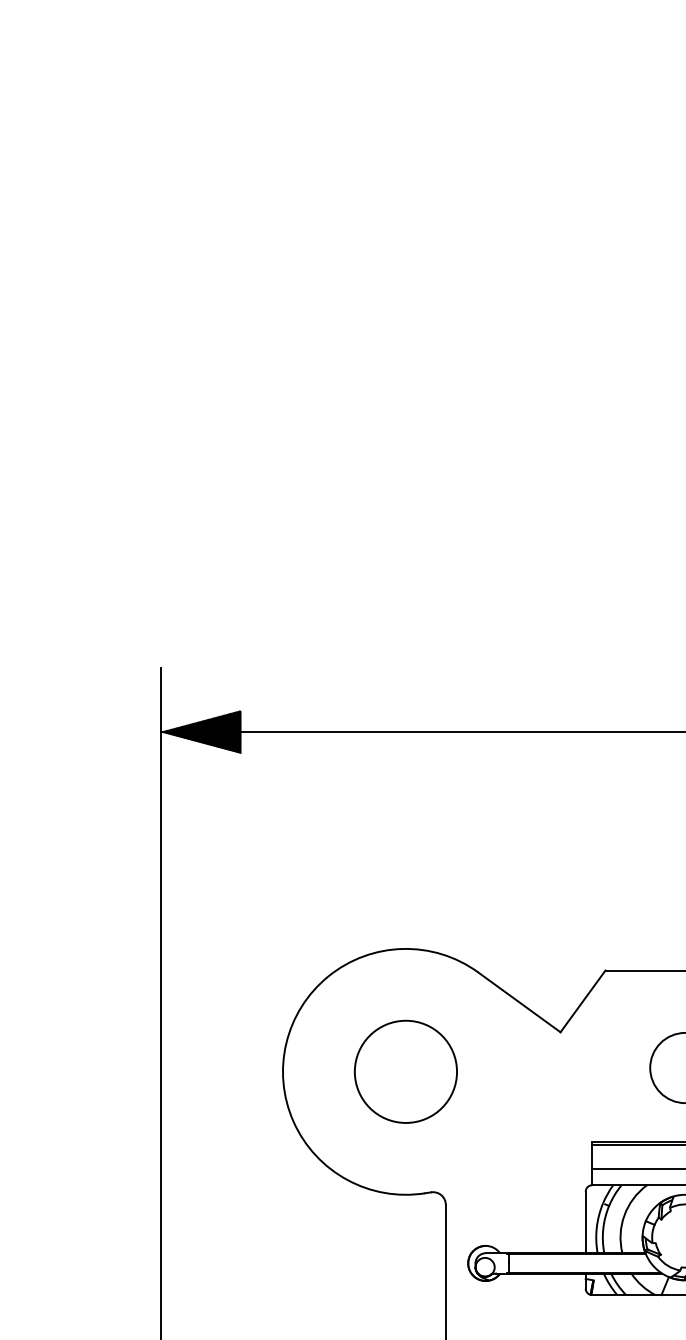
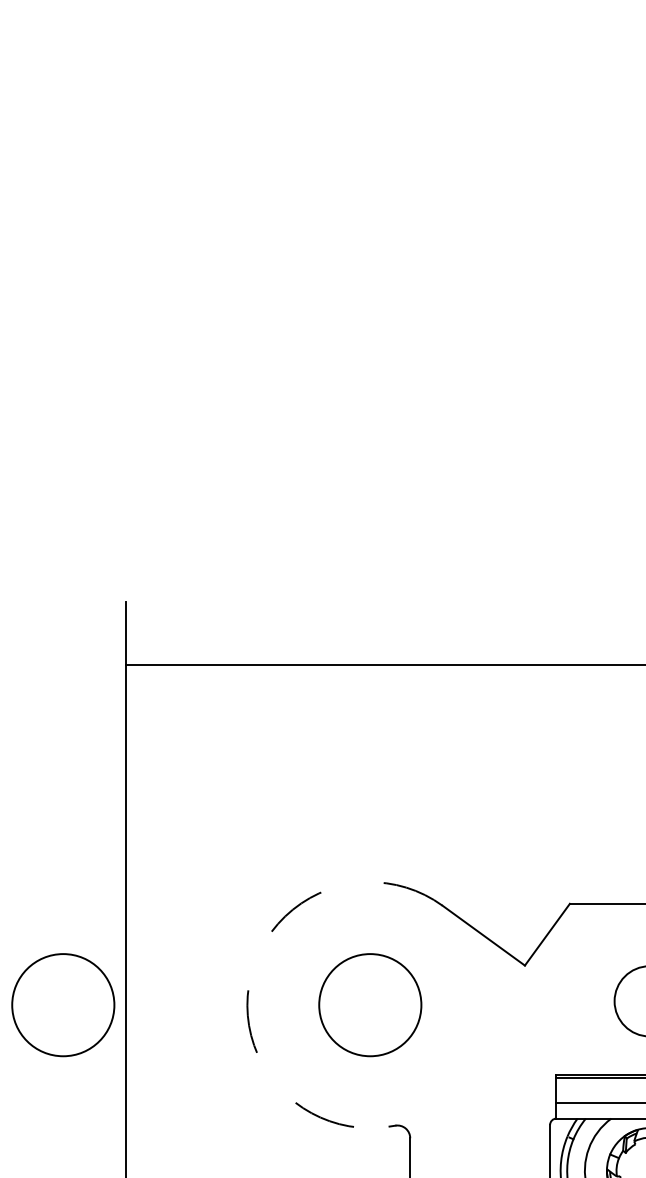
hatch: (201, 732) -> (165, 665), removed
arc: (286, 1043) -> (250, 976), solid -> dashed
circle: (98, 1071) -> (62, 1004), added

